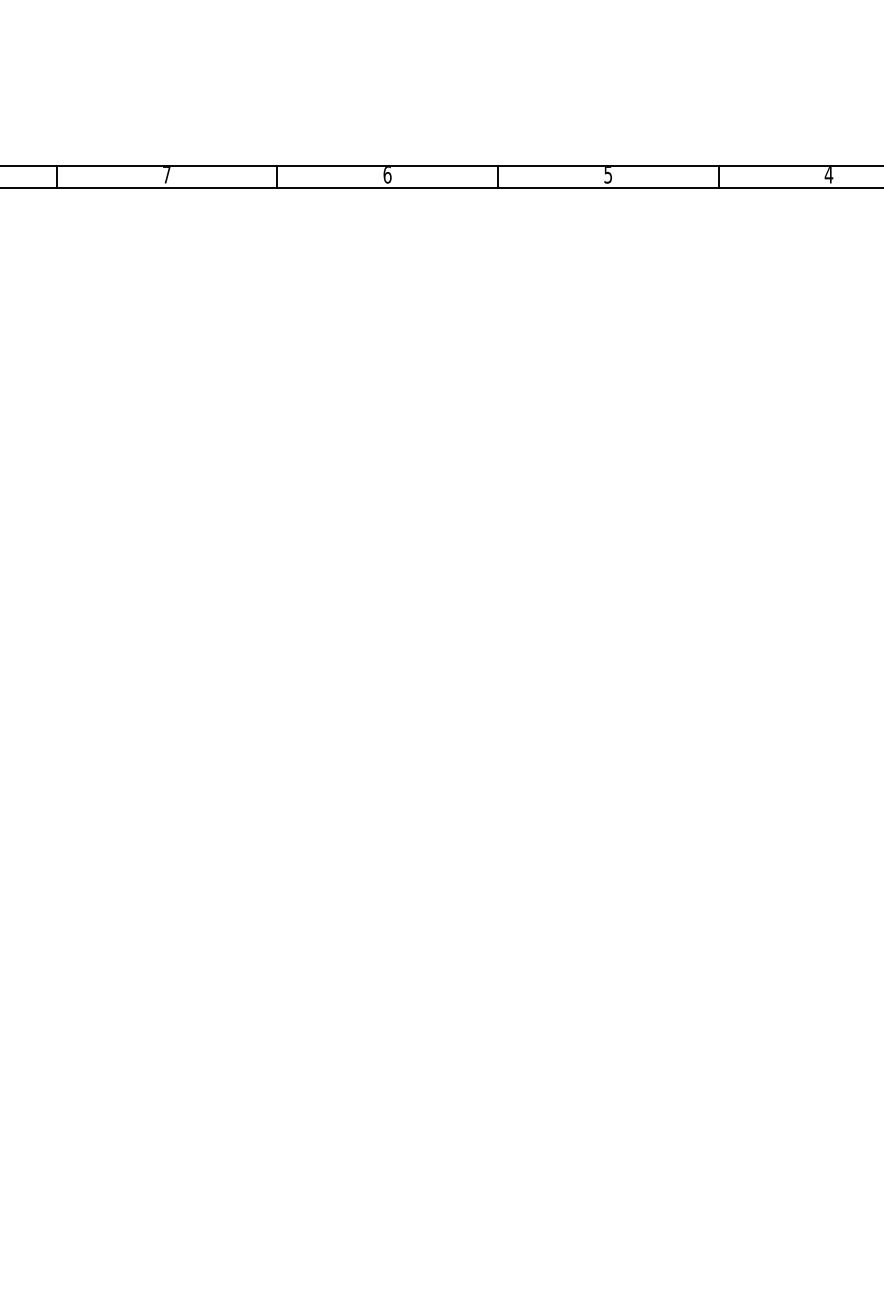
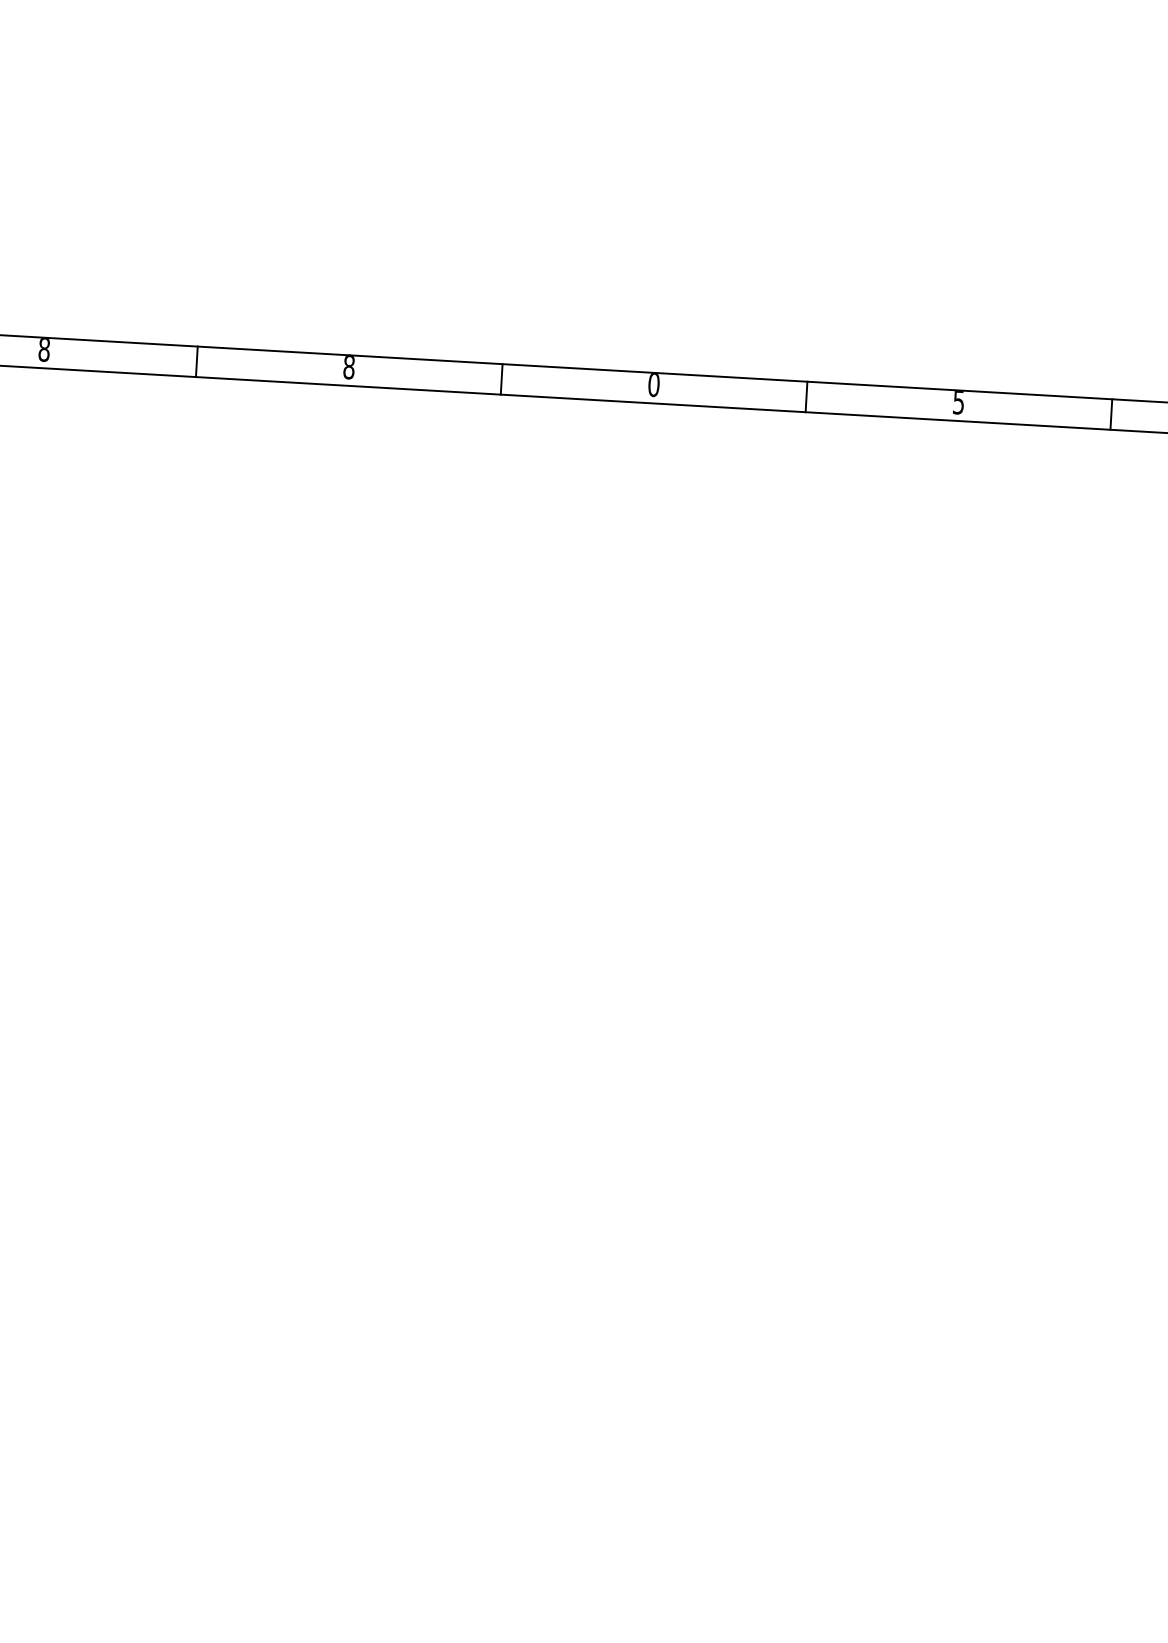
text: (166, 175) -> (348, 368), 7 -> 8
text: (387, 175) -> (653, 385), 6 -> 0

